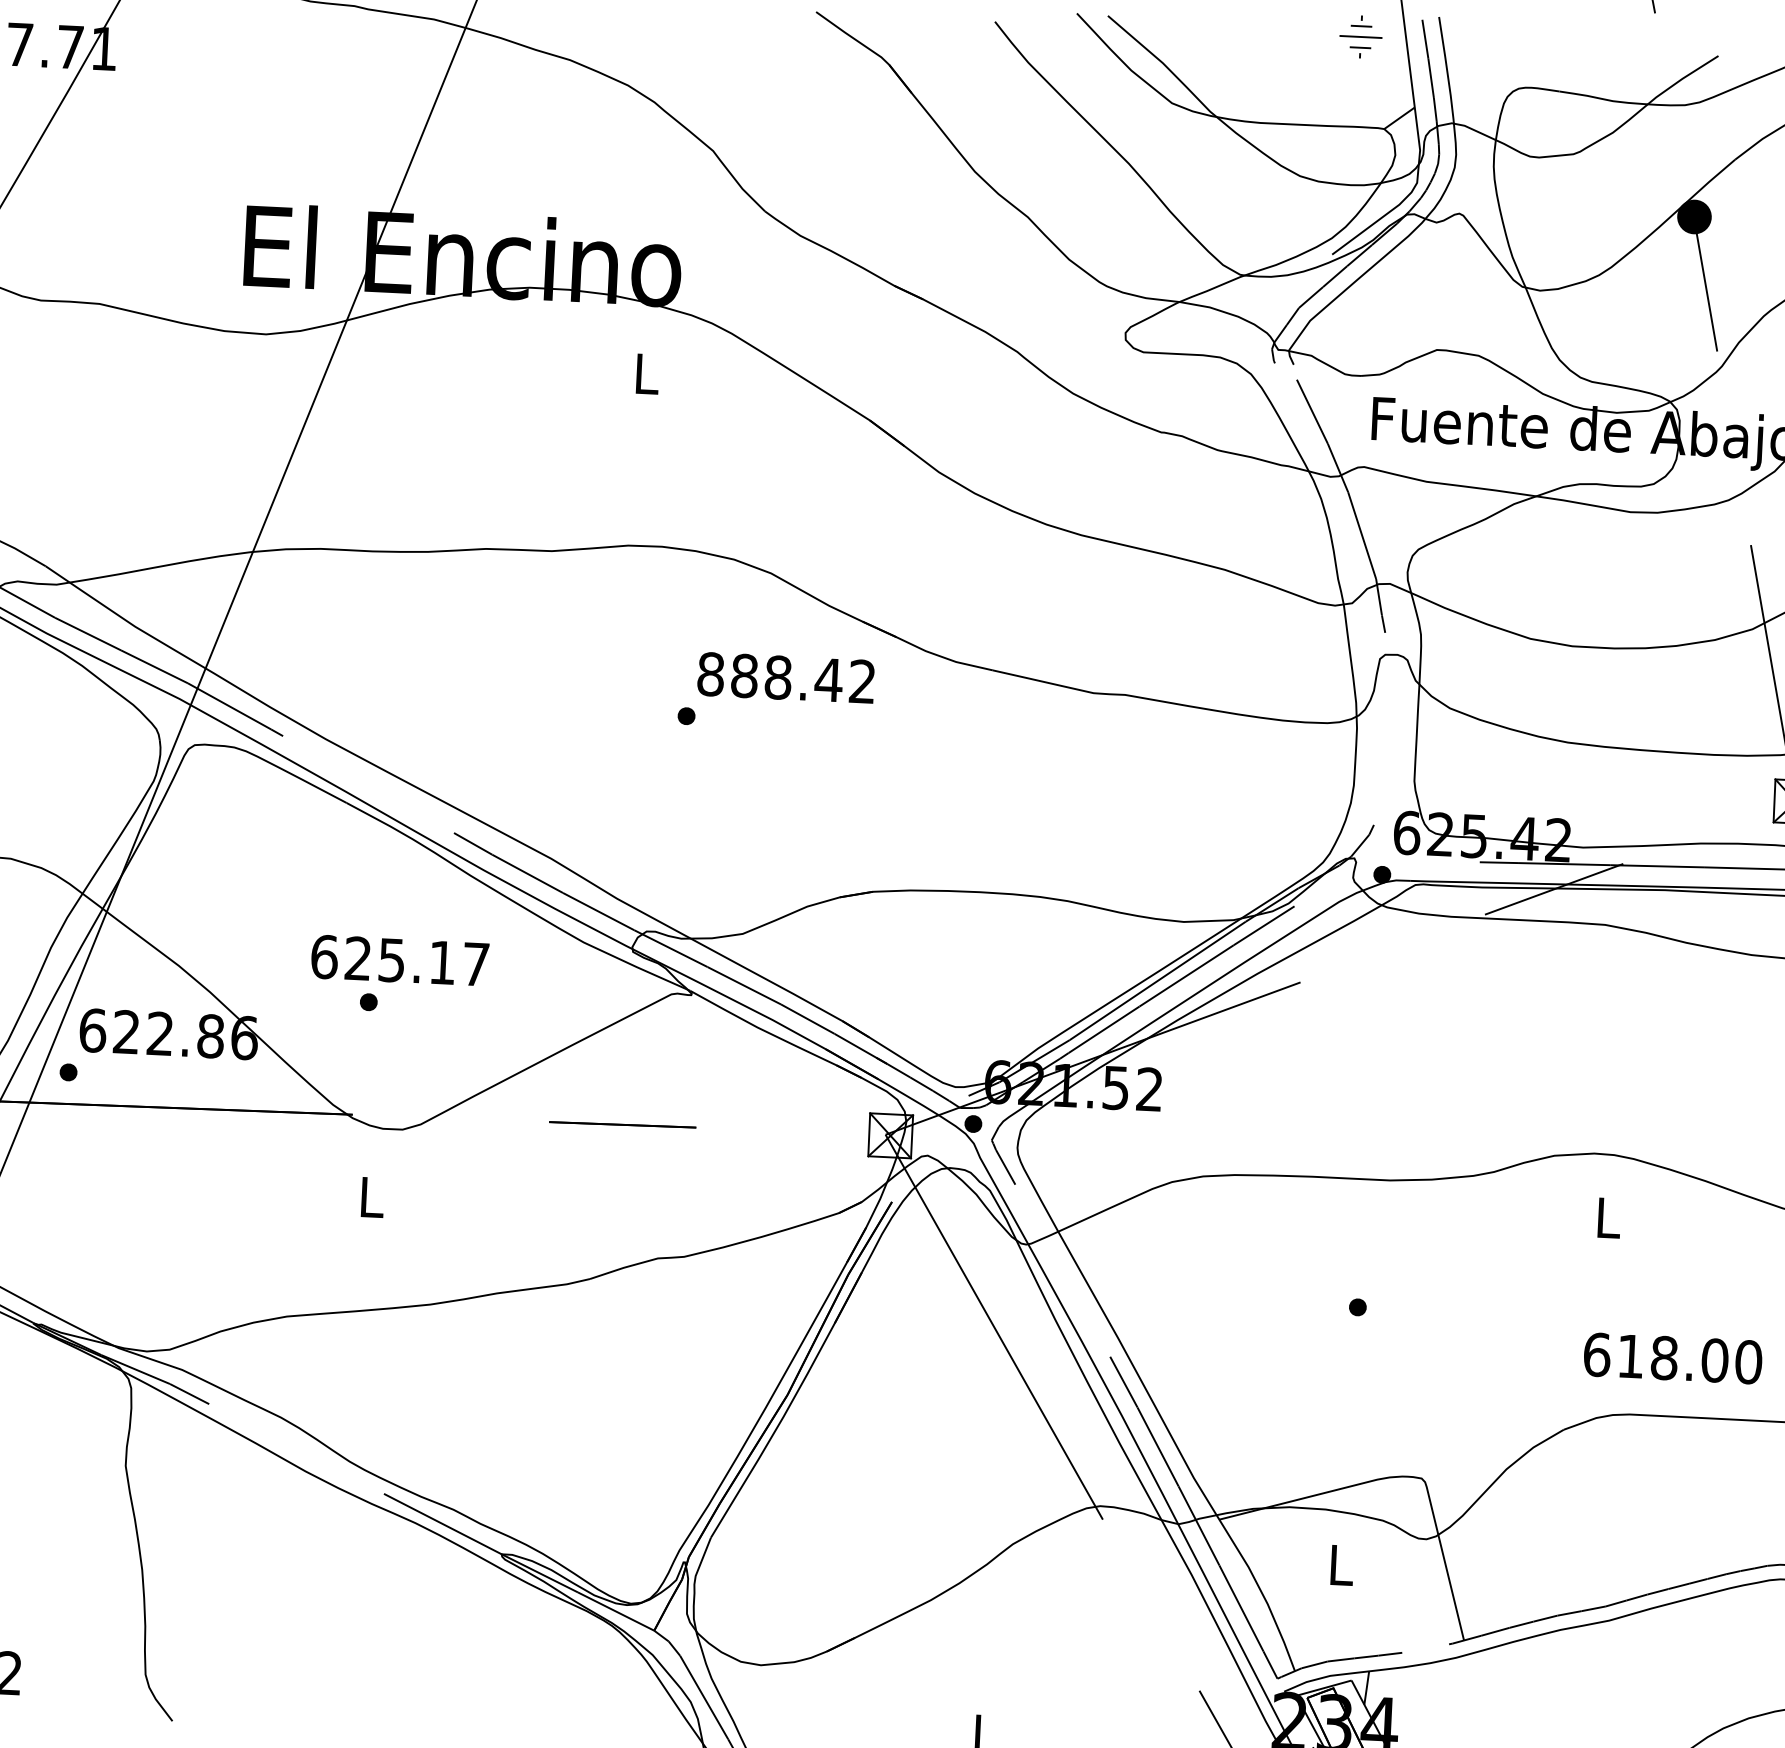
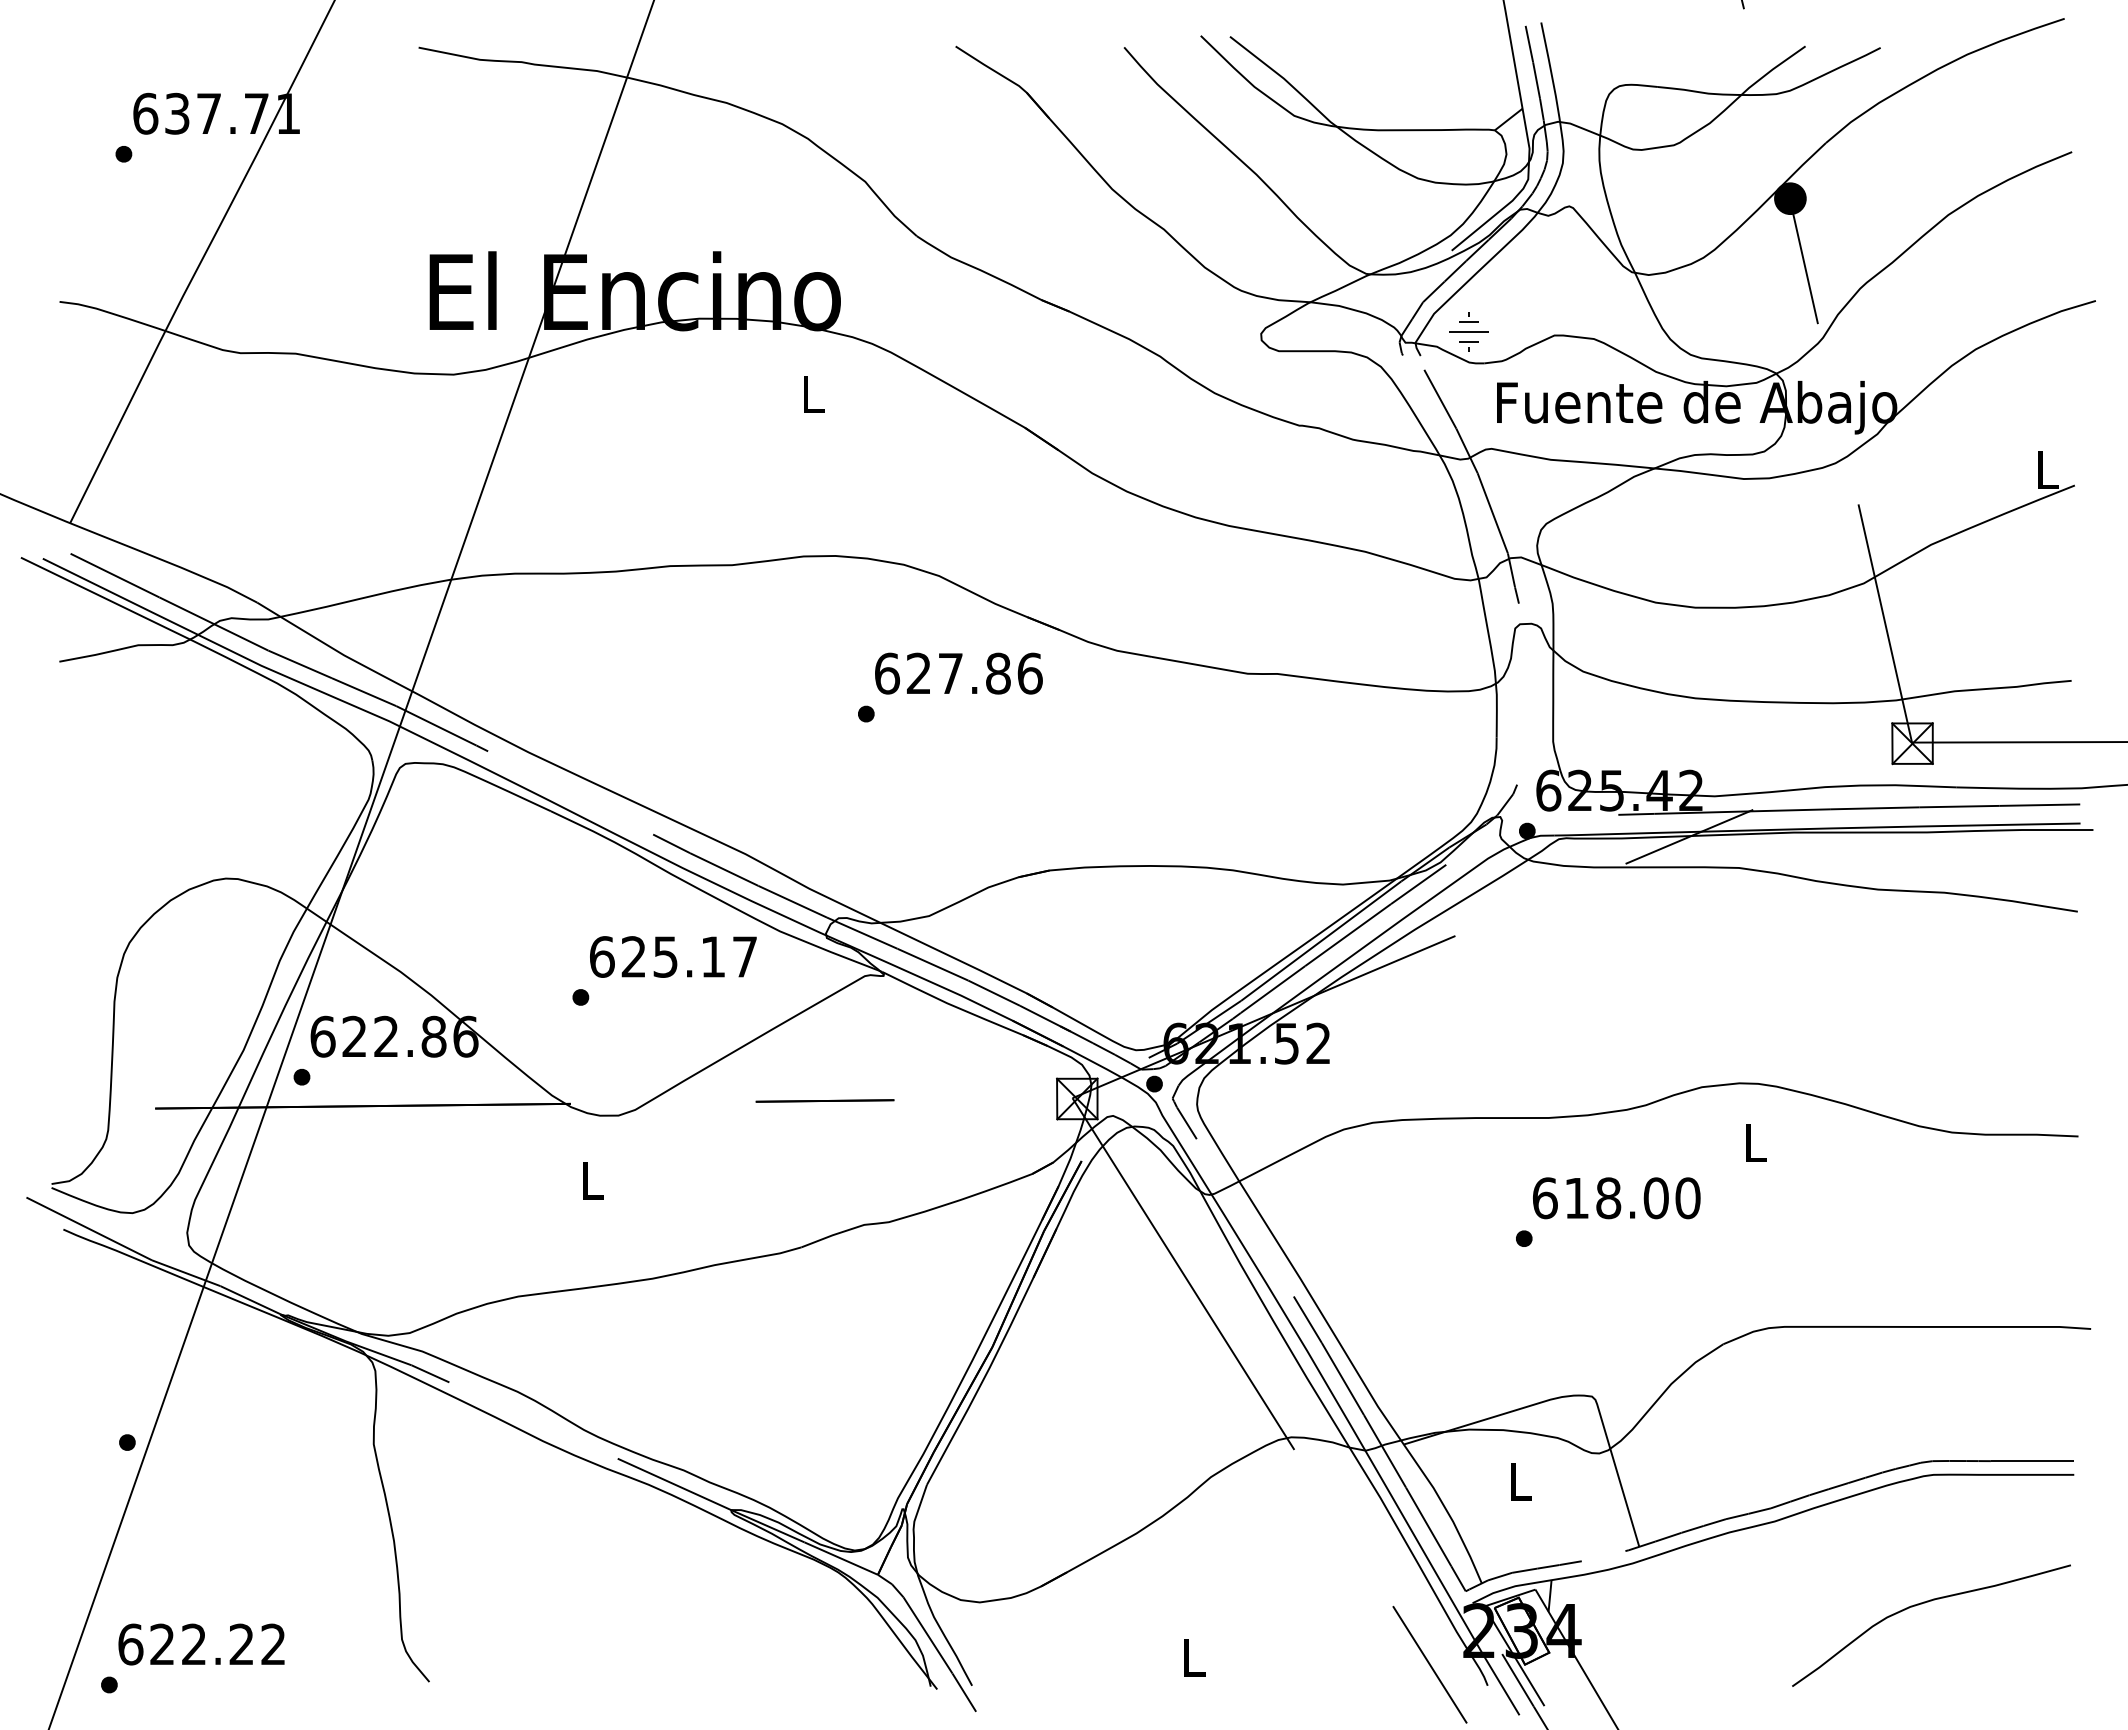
part: (1360, 36) -> (1468, 331), moved
text: (786, 677) -> (958, 673), 888.42 -> 627.86
text: (400, 960) -> (673, 956), moved
text: (1672, 1358) -> (1616, 1198), moved

